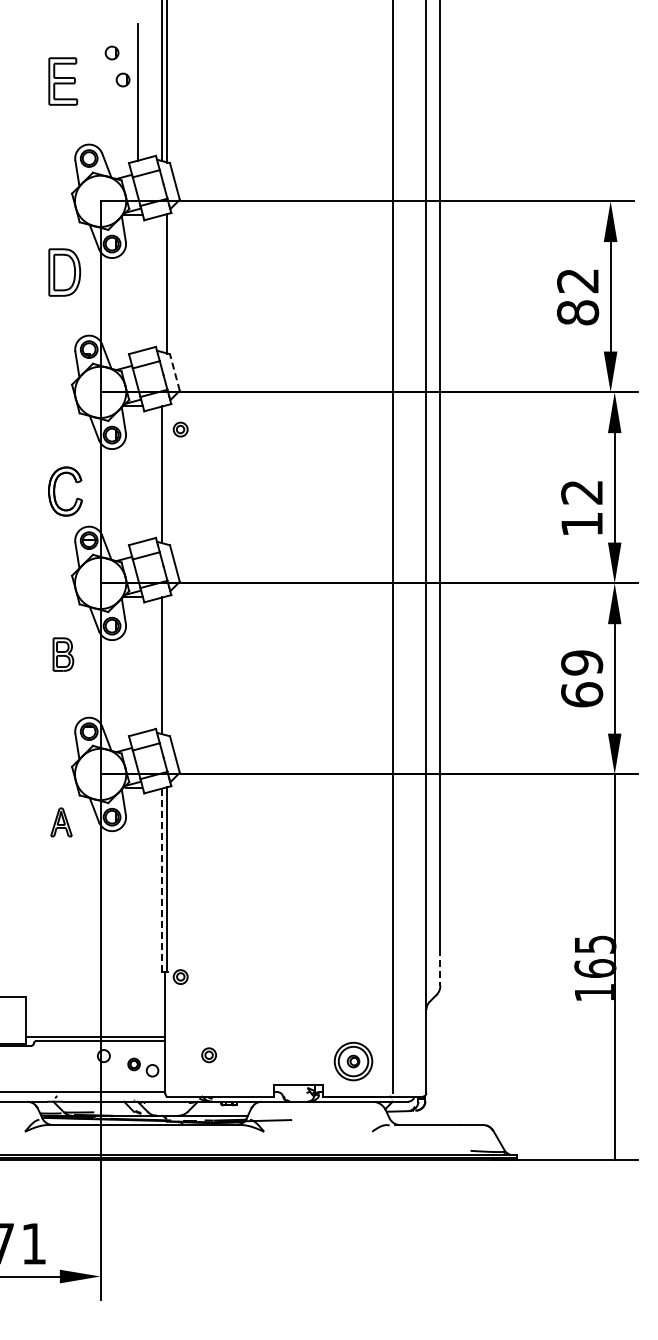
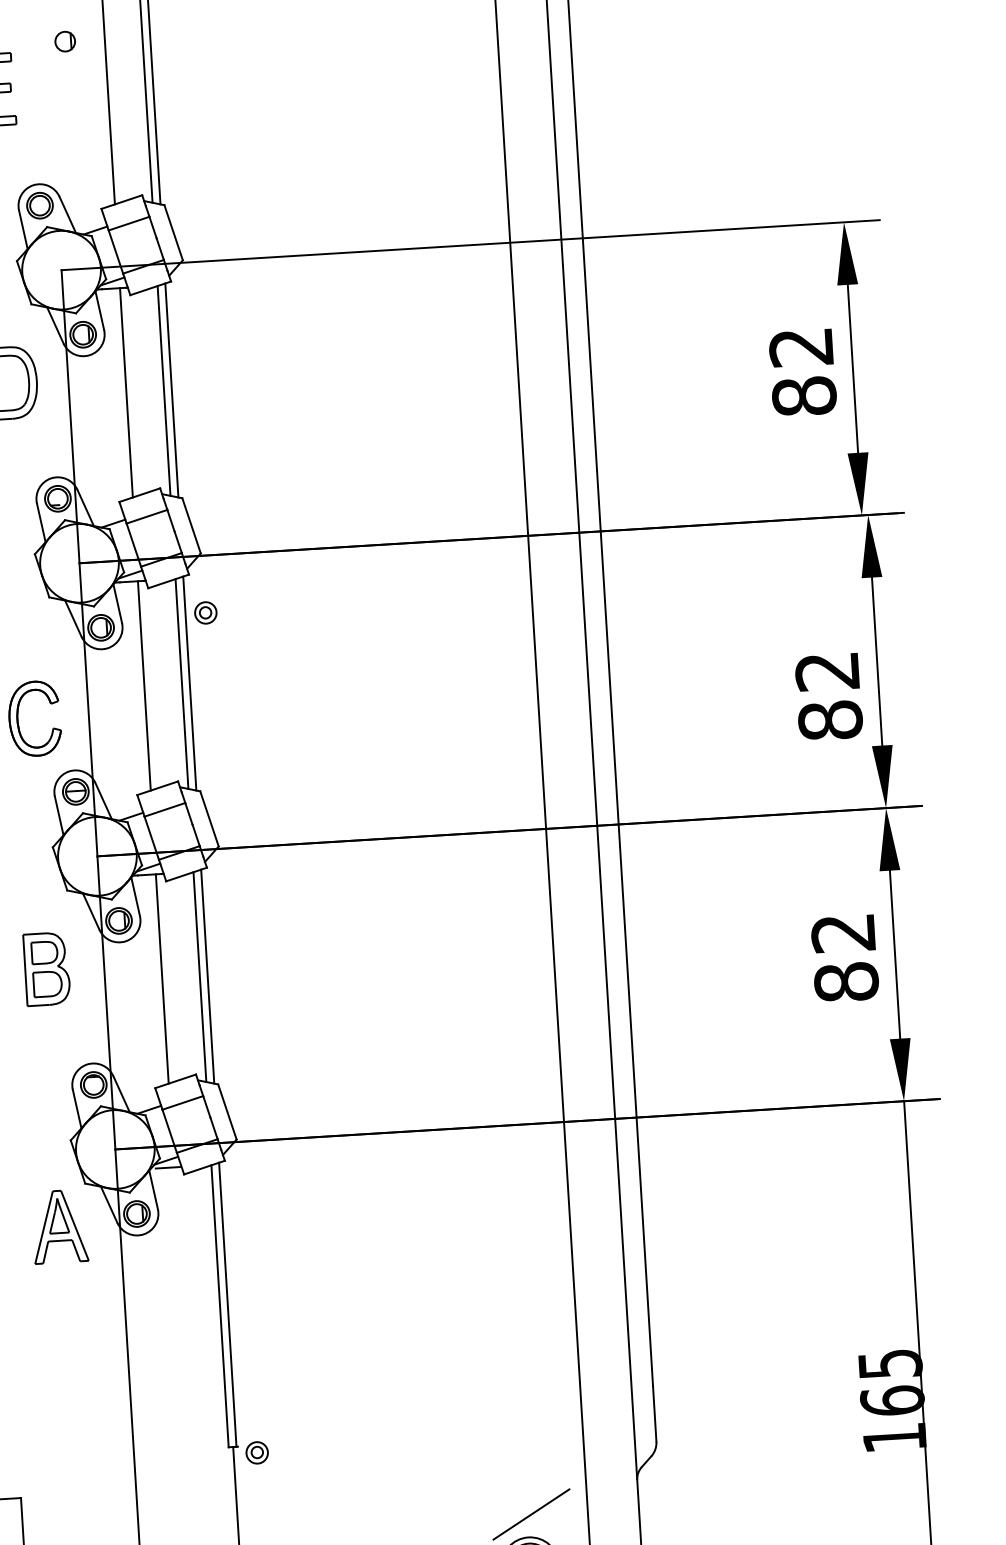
part: (122, 79) -> (83, 81), removed
line: (137, 283) -> (125, 392), added
line: (162, 283) -> (164, 390), added
line: (174, 372) -> (190, 525), dashed -> solid
line: (137, 474) -> (143, 685), added
line: (167, 474) -> (189, 683), added
text: (582, 523) -> (831, 719), 12 -> 82
part: (63, 654) -> (47, 968), size x1.43
line: (137, 665) -> (161, 978), added
line: (167, 665) -> (207, 976), added
text: (582, 678) -> (845, 957), 69 -> 82
part: (61, 822) -> (59, 1226), size x1.67
line: (162, 880) -> (220, 1306), dashed -> solid
line: (440, 968) -> (654, 1415), dashed -> solid
line: (355, 1027) -> (530, 1513), added

